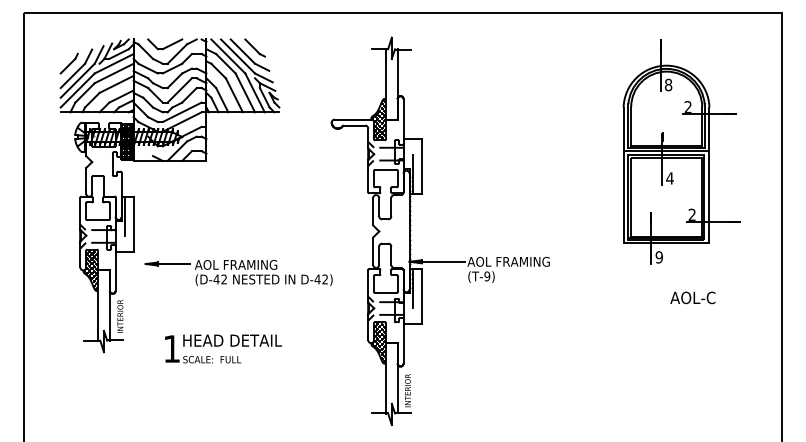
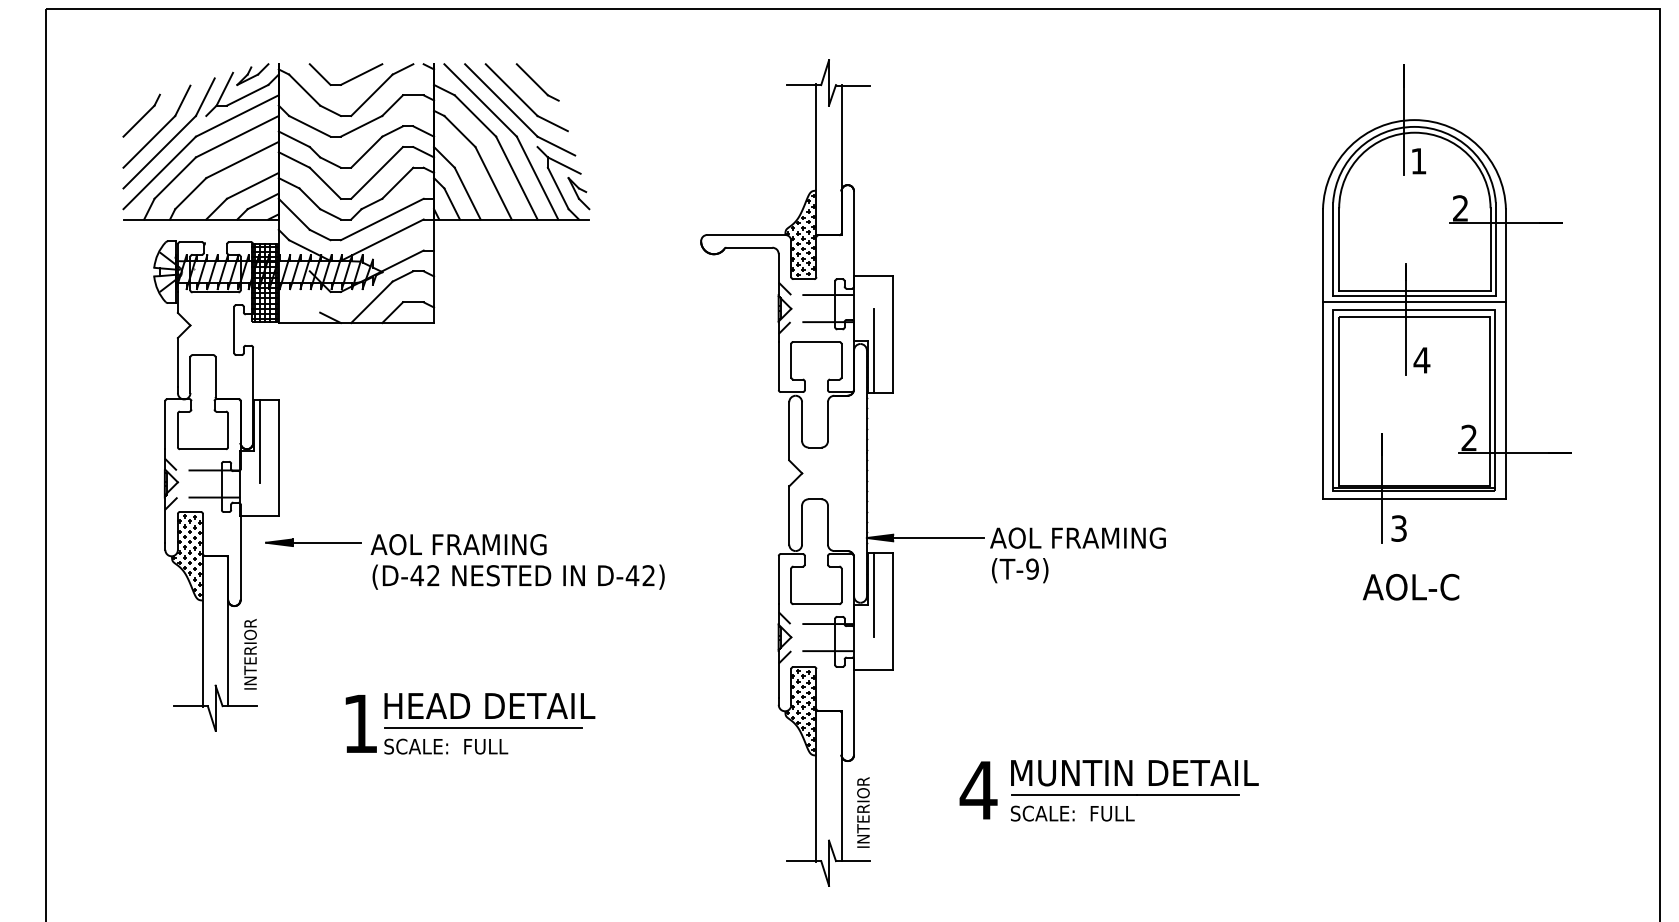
text: (668, 84) -> (1418, 160), 8 -> 1
text: (658, 257) -> (1397, 528), 9 -> 3
part: (238, 272) -> (463, 560), moved
text: (692, 297) -> (1410, 586), moved
line: (229, 351) -> (483, 729), added
part: (523, 380) -> (1109, 790), added

